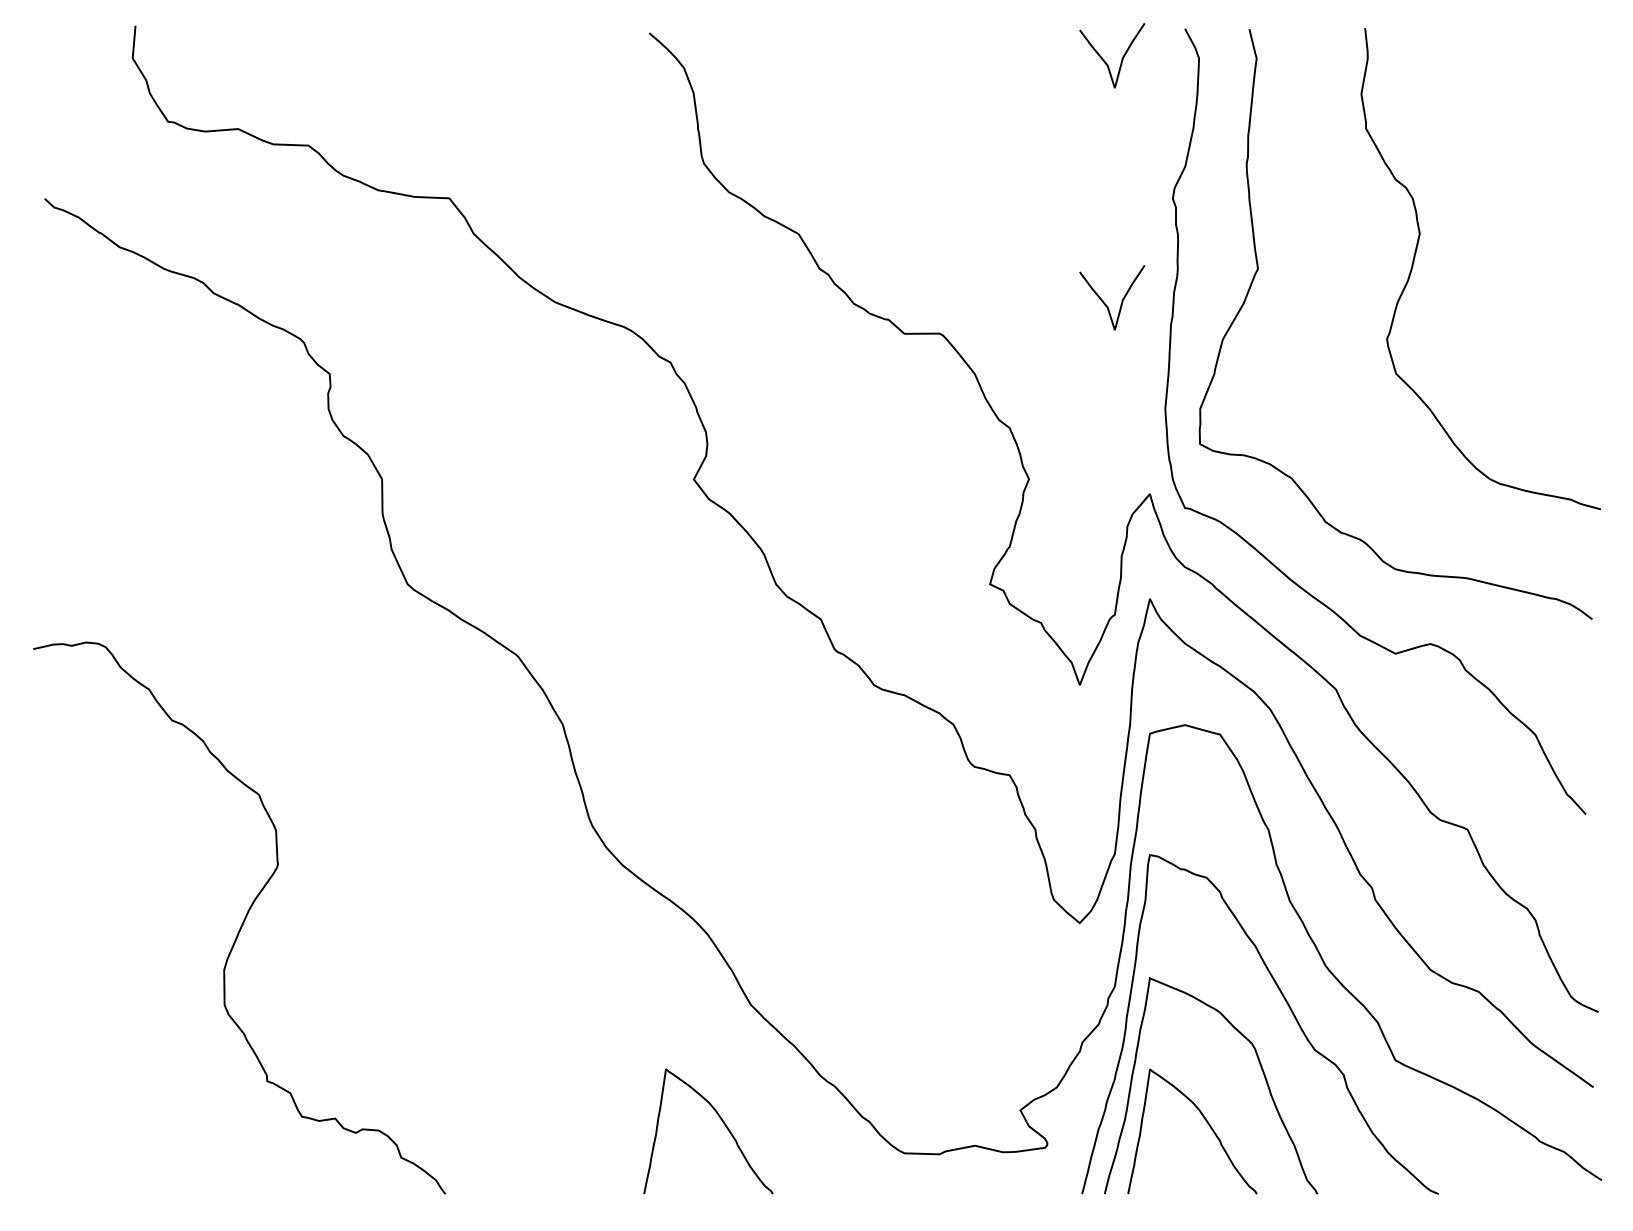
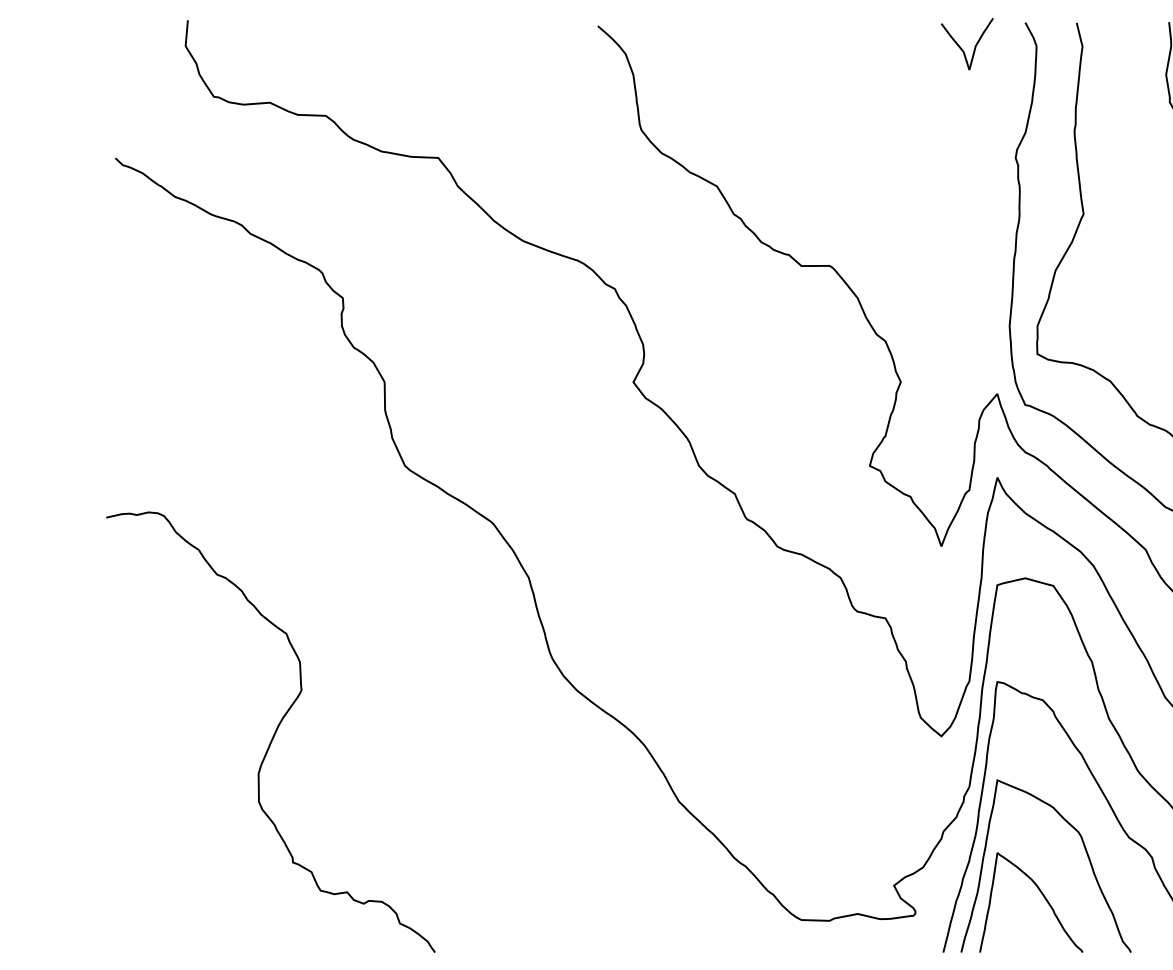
curve: (1105, 303) -> (961, 241), removed
curve: (722, 1122) -> (656, 895), removed

